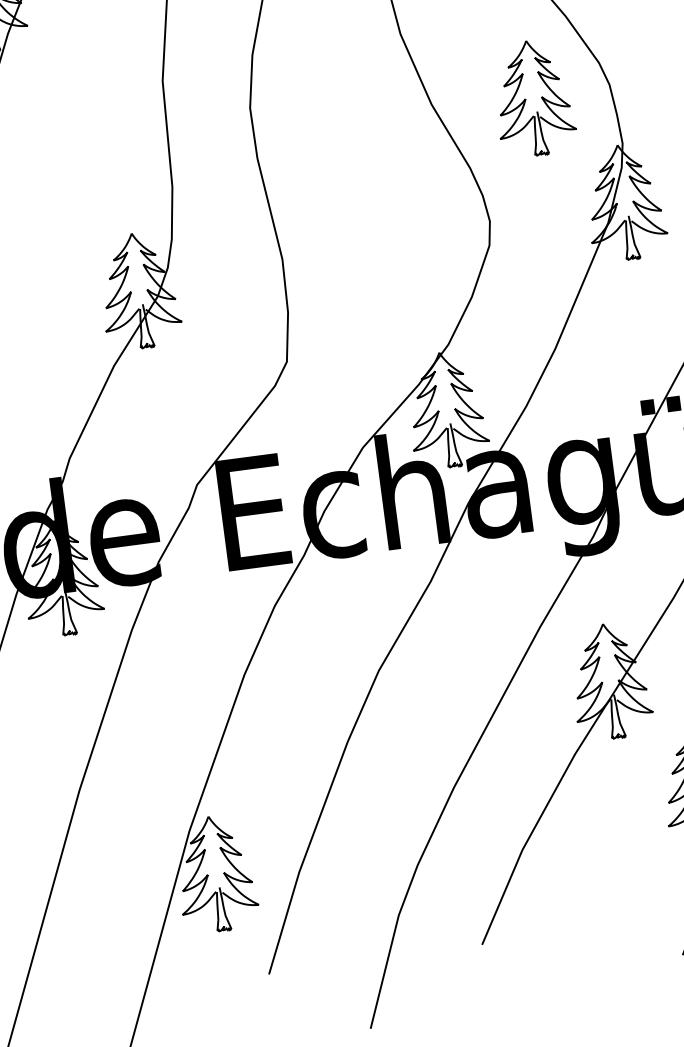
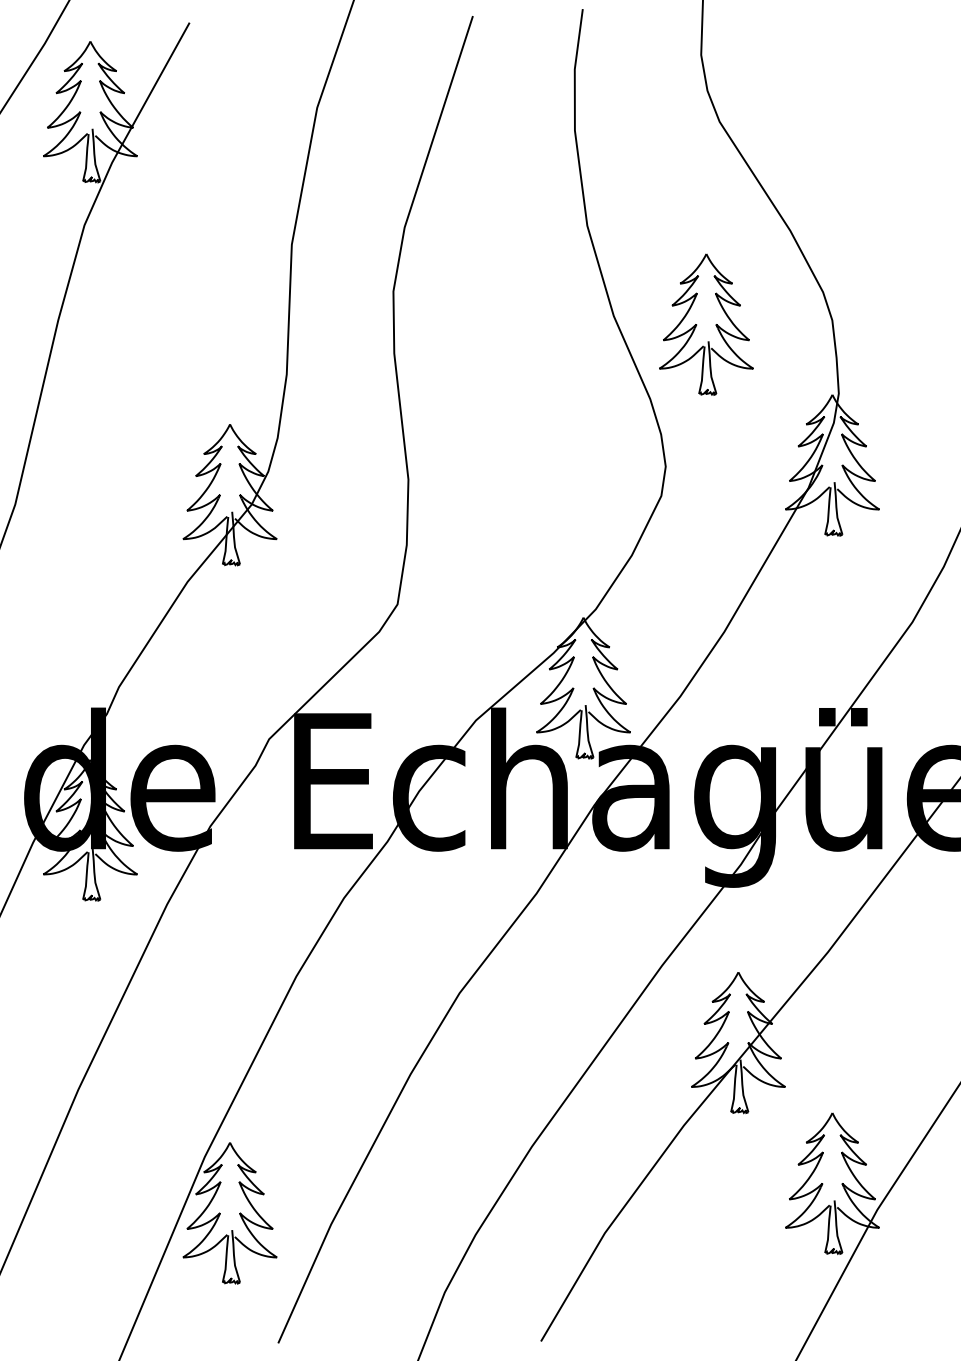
part: (533, 98) -> (706, 324), moved

